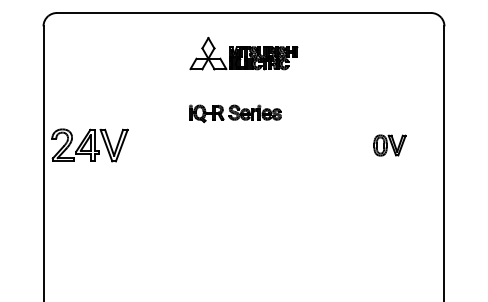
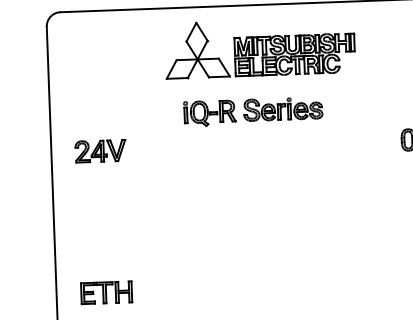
part: (243, 53) -> (259, 47), size x1.67
part: (235, 113) -> (253, 111), size x1.43
part: (89, 145) -> (100, 151), size x0.62
part: (90, 278) -> (106, 292), added

